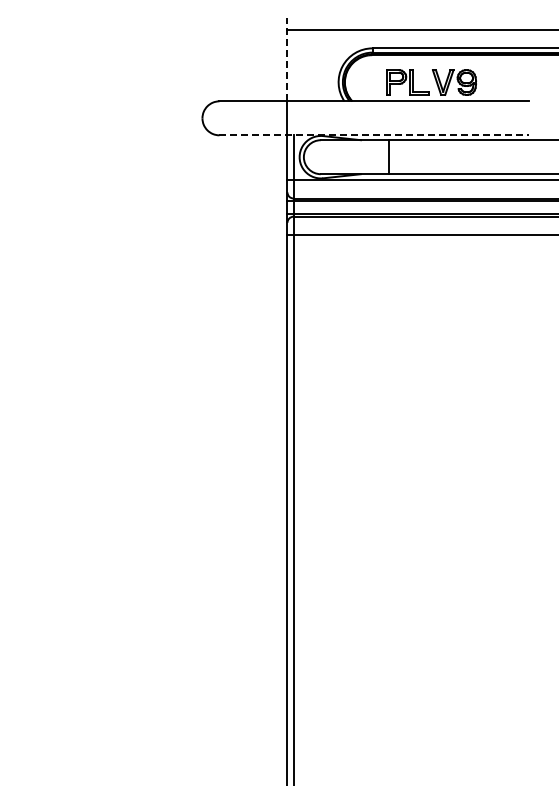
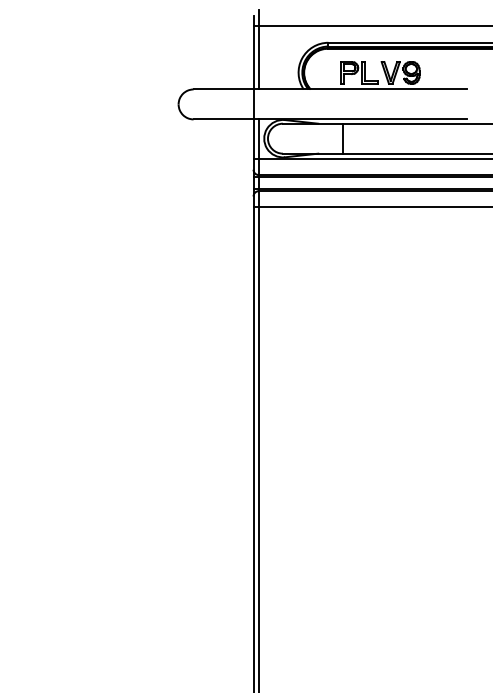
line: (293, 56) -> (258, 49), added
line: (287, 59) -> (253, 52), dashed -> solid
line: (374, 135) -> (330, 119), dashed -> solid

